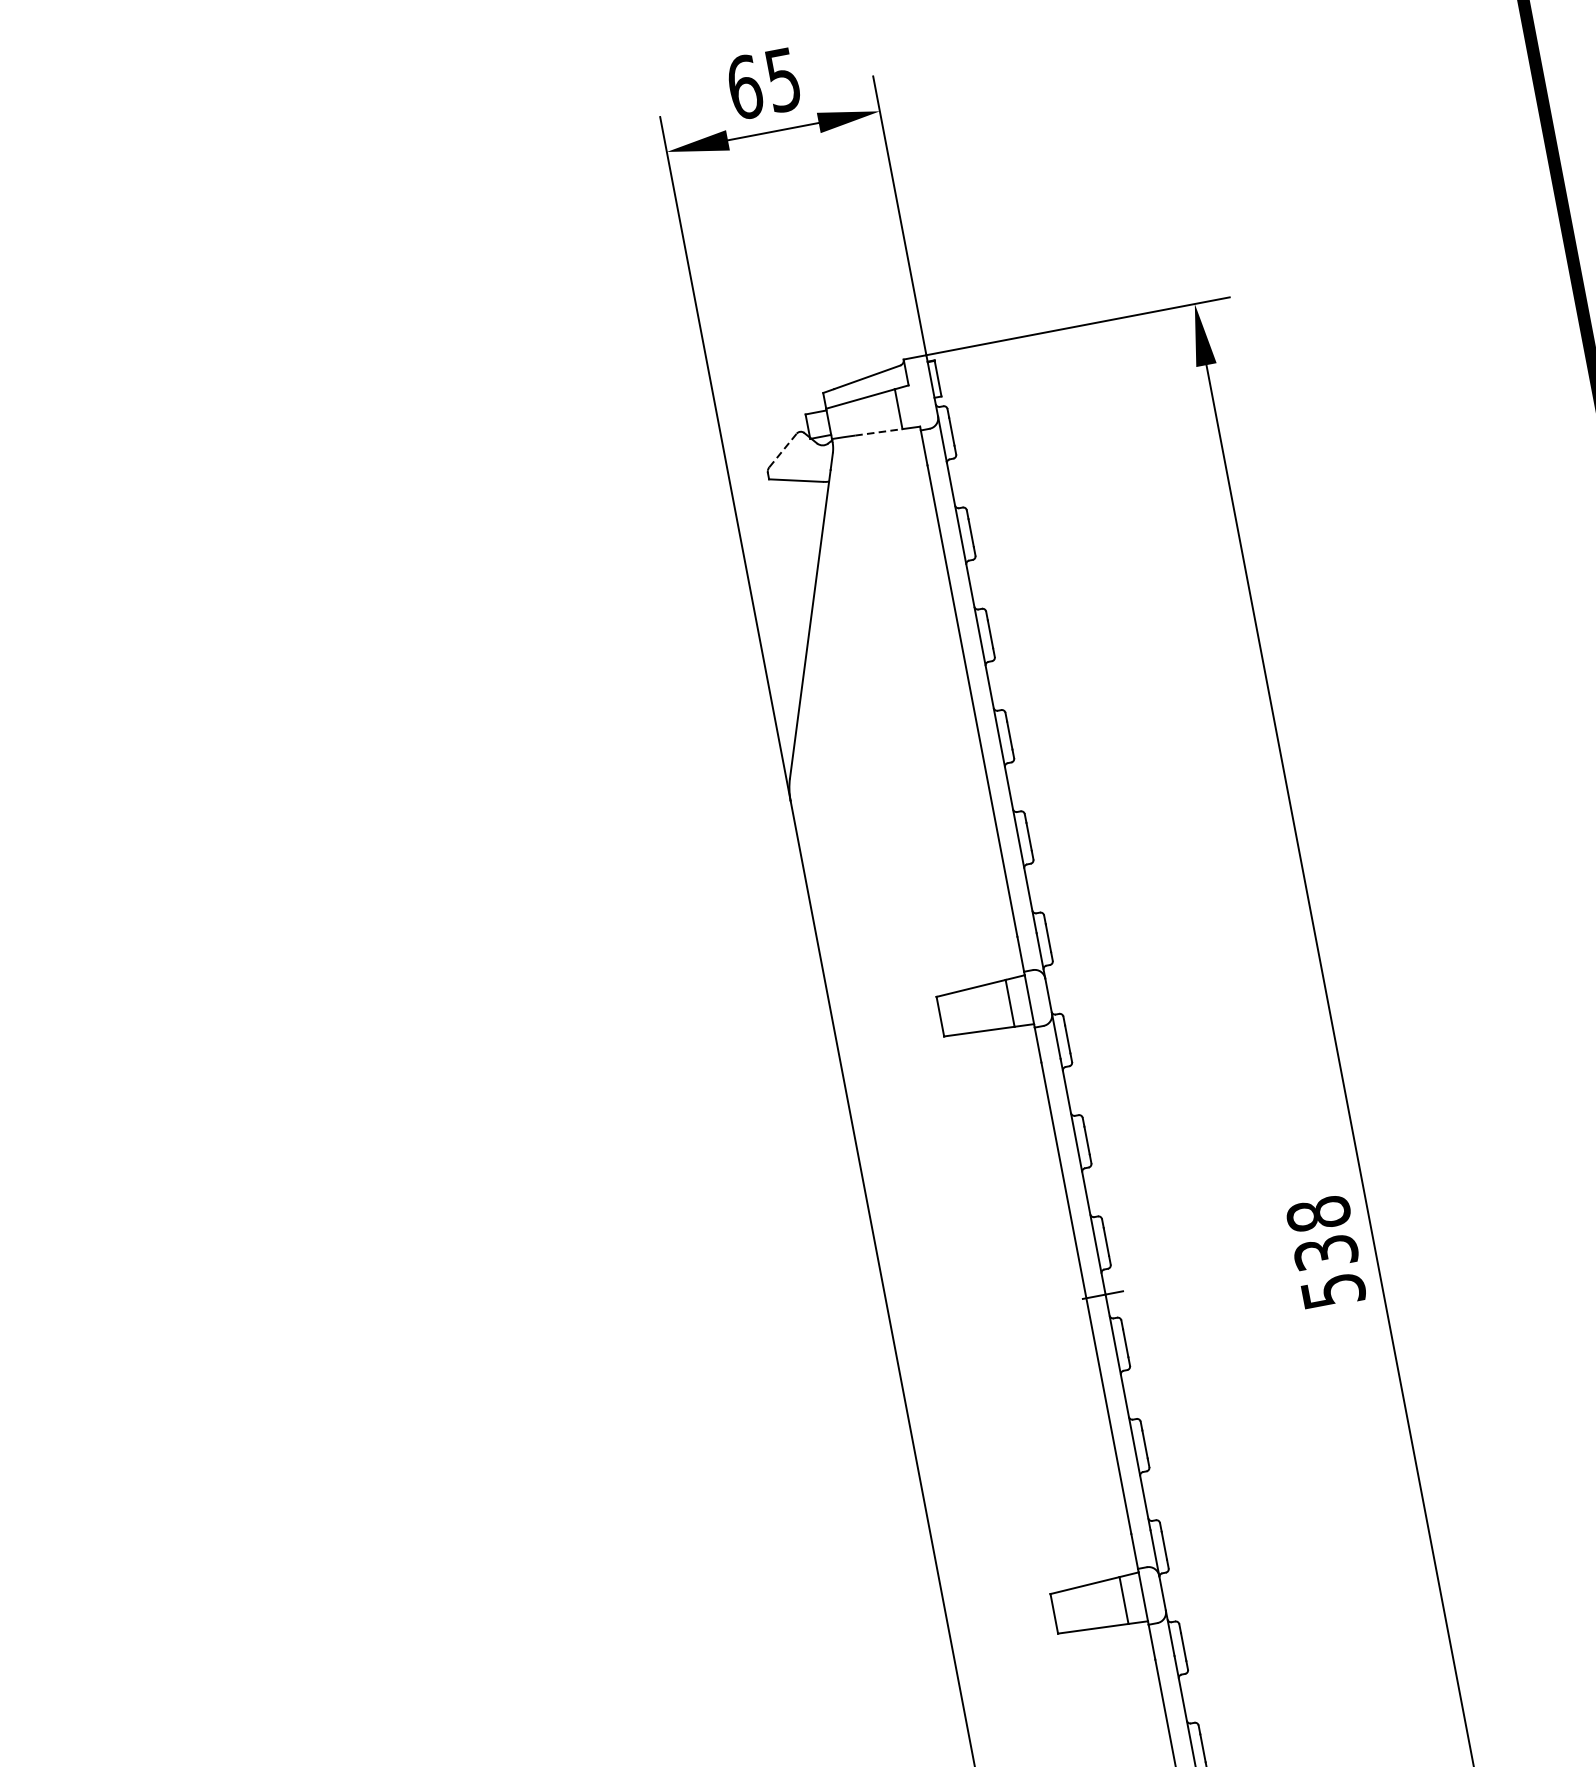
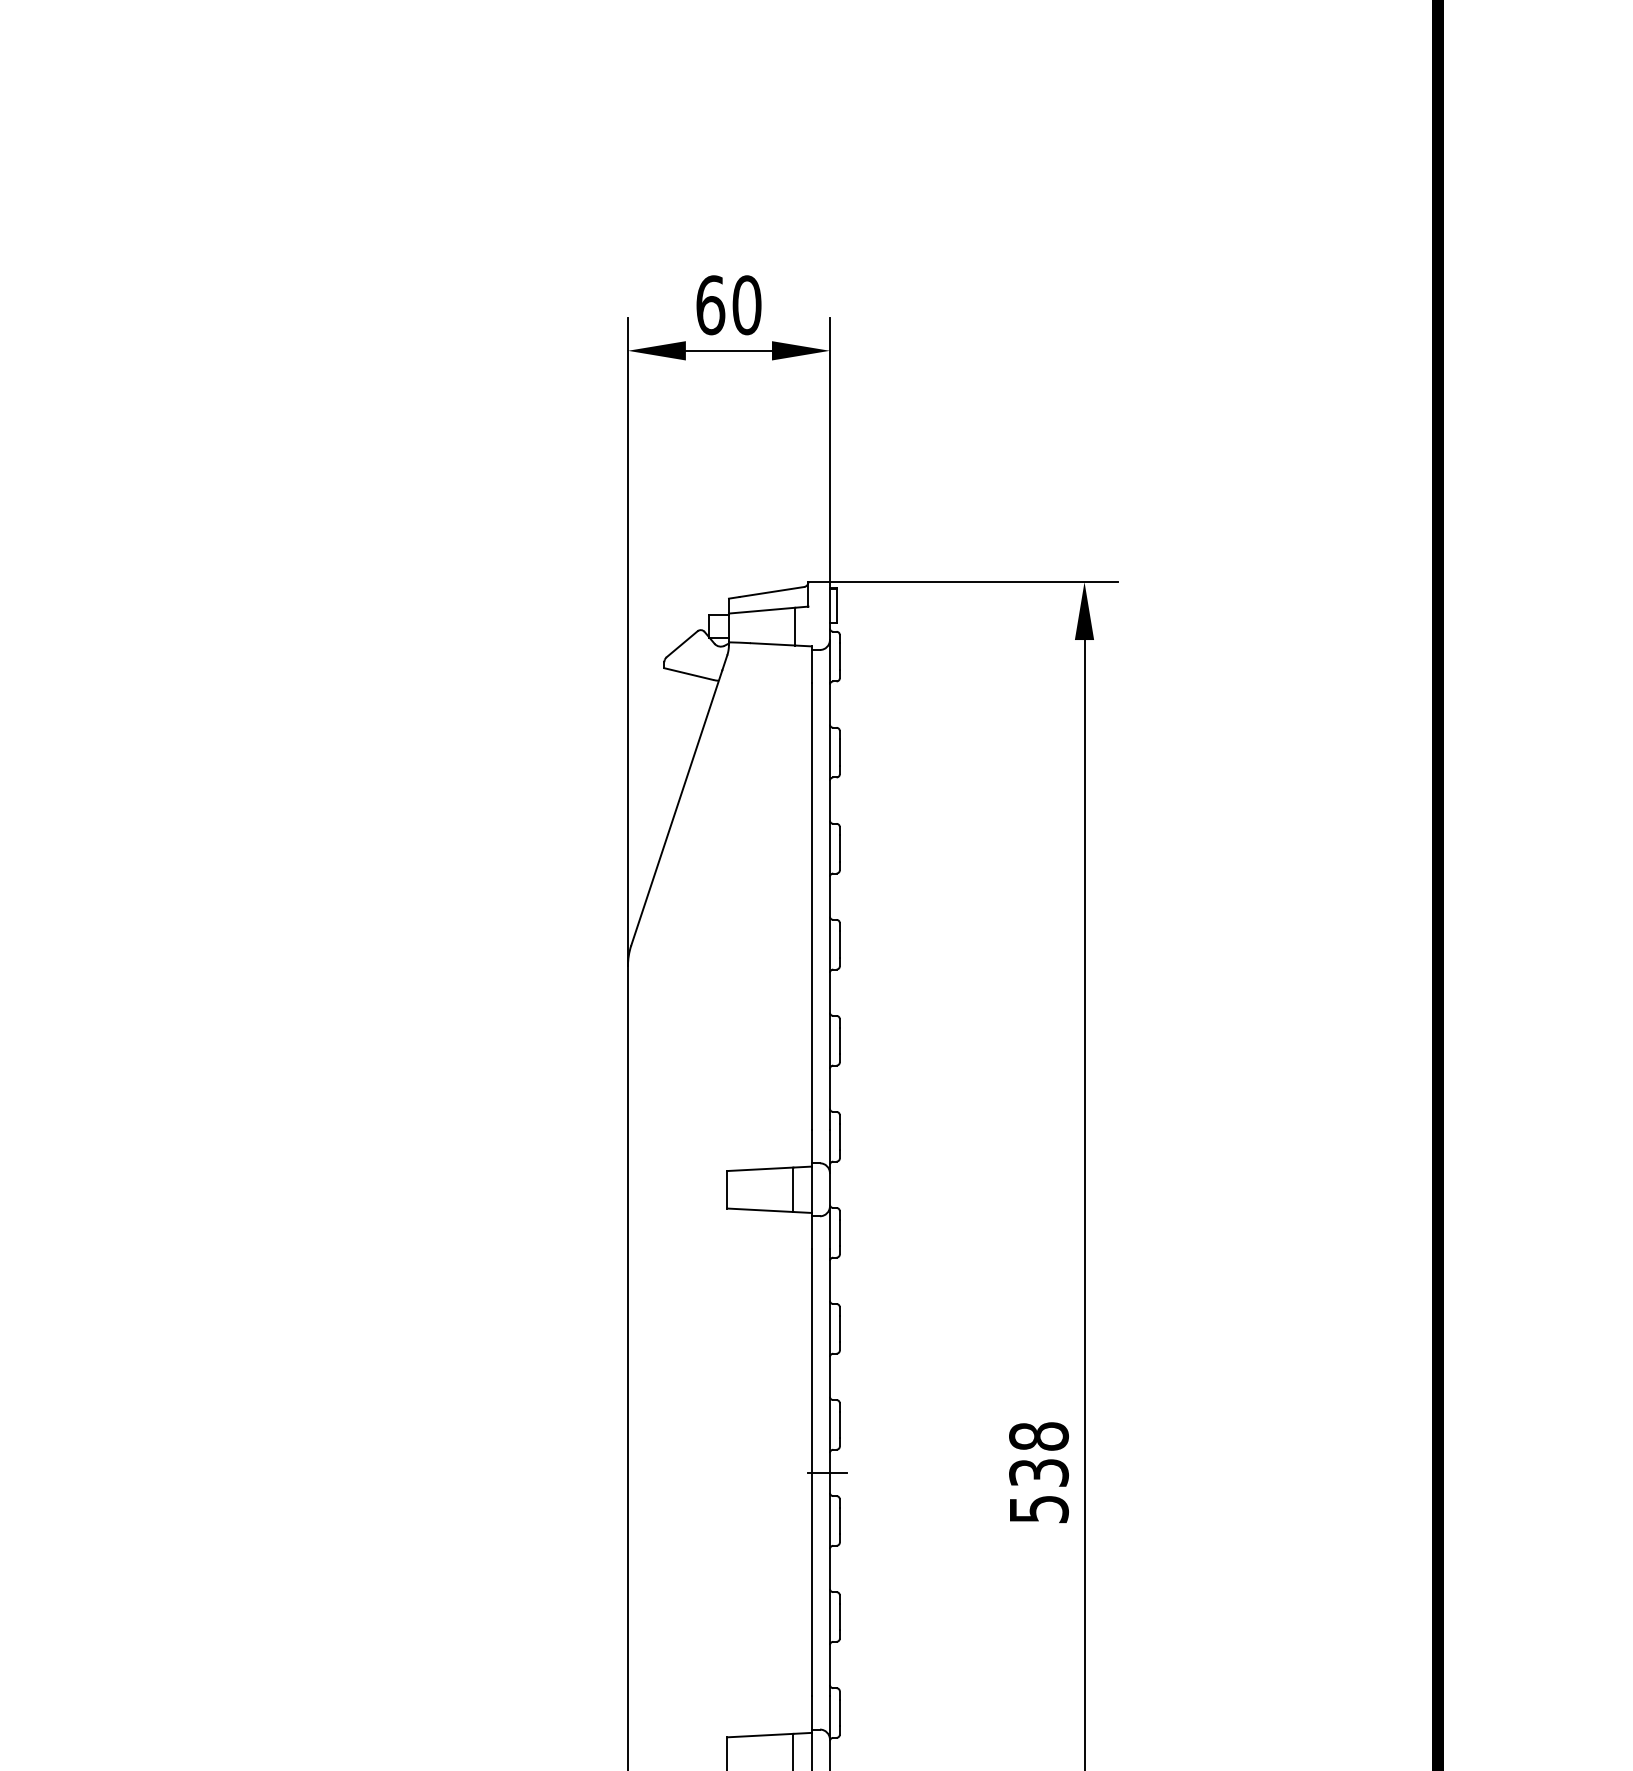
text: (782, 80) -> (746, 305), 65 -> 60
line: (879, 432) -> (773, 644), dashed -> solid
line: (783, 449) -> (682, 643), dashed -> solid

